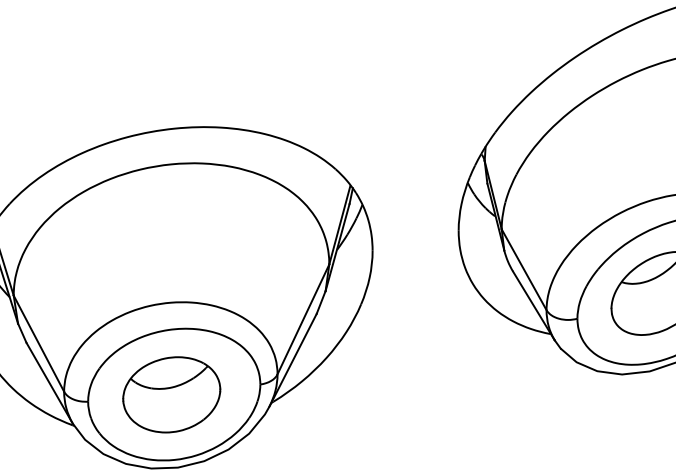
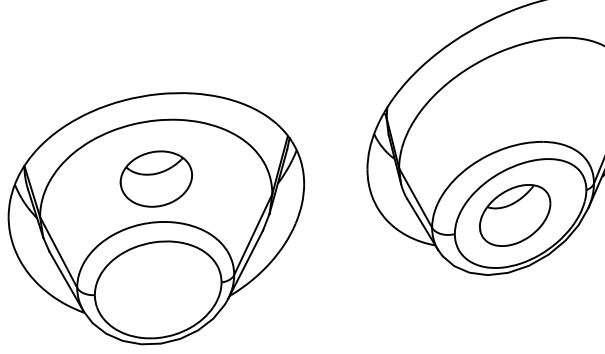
part: (170, 394) -> (155, 178), moved

